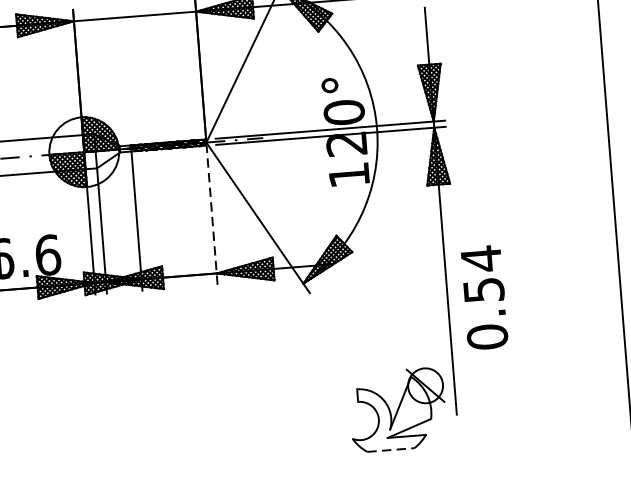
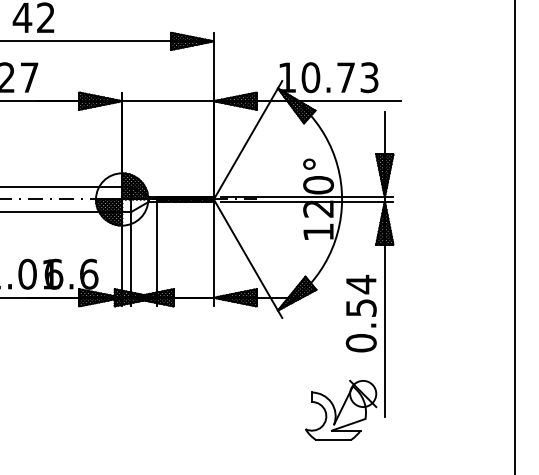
line: (211, 214) -> (213, 253), dashed -> solid
text: (483, 297) -> (360, 313), moved
line: (390, 449) -> (333, 439), dashed -> solid

